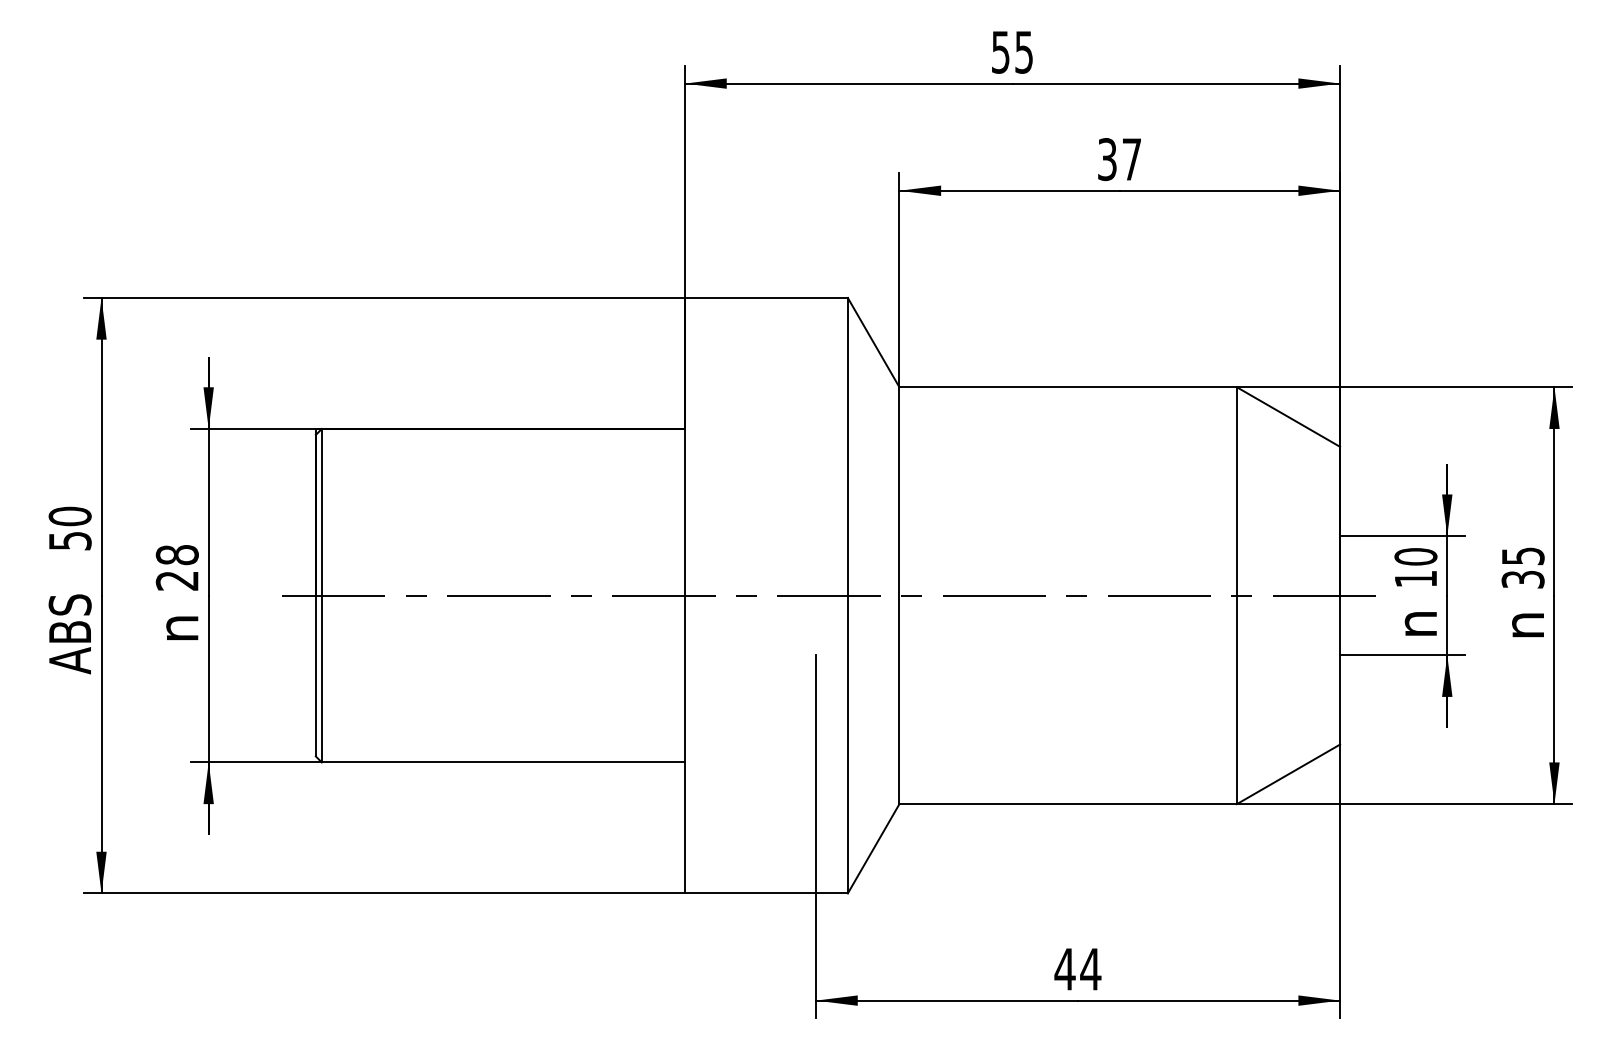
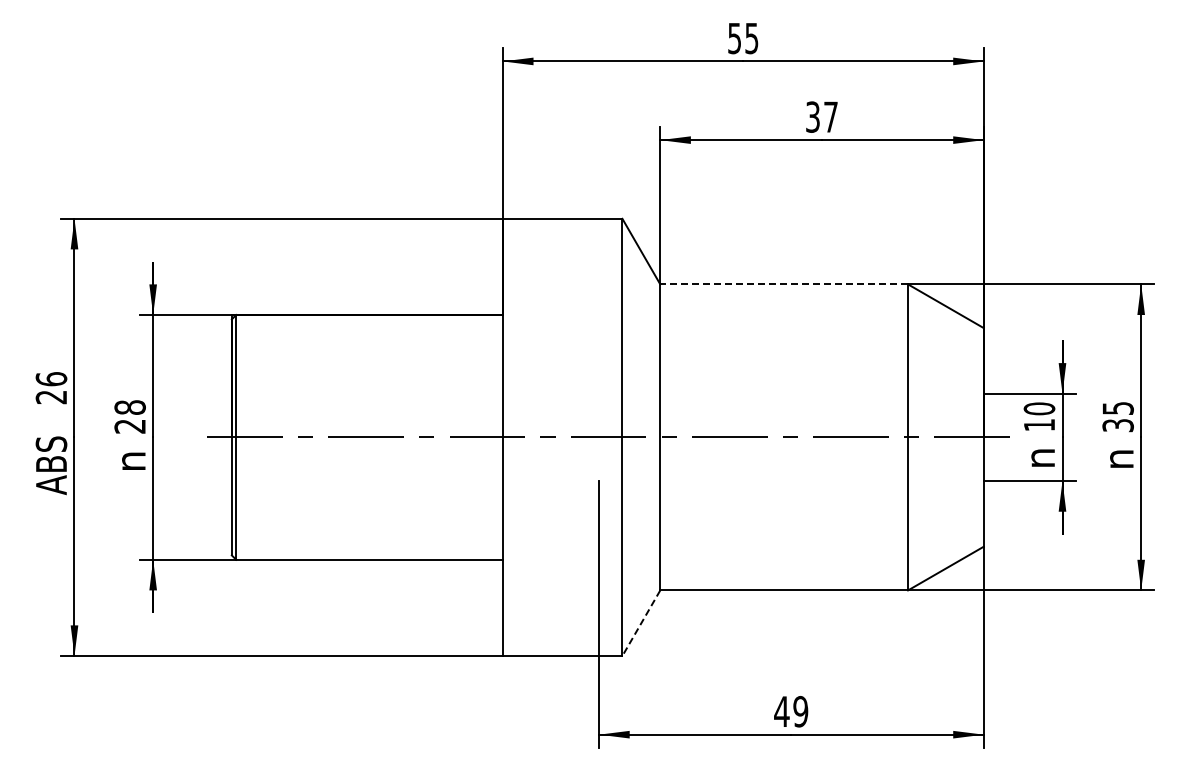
line: (1068, 387) -> (784, 284), solid -> dashed
text: (70, 529) -> (51, 388), 50 -> 26
line: (873, 849) -> (641, 623), solid -> dashed
text: (1090, 969) -> (800, 711), 44 -> 49

